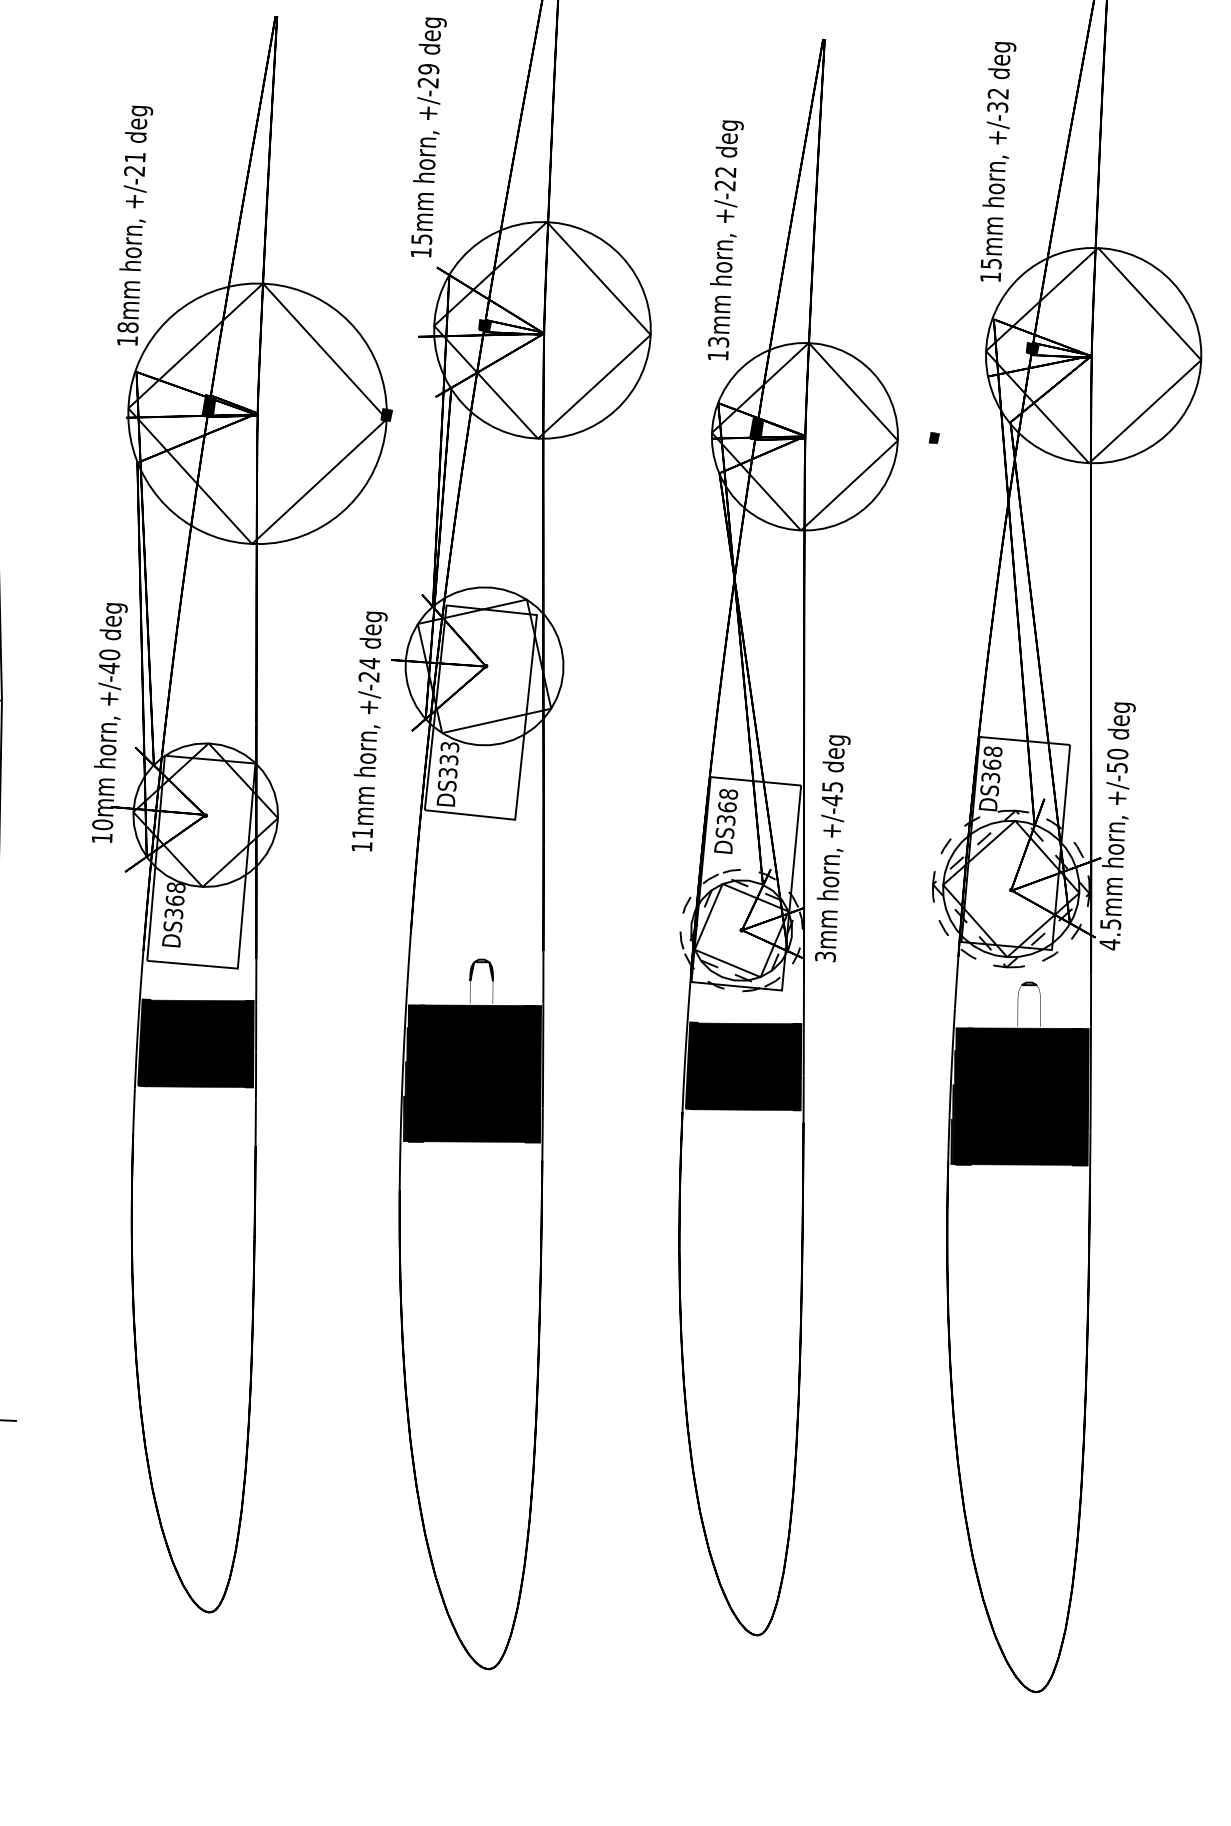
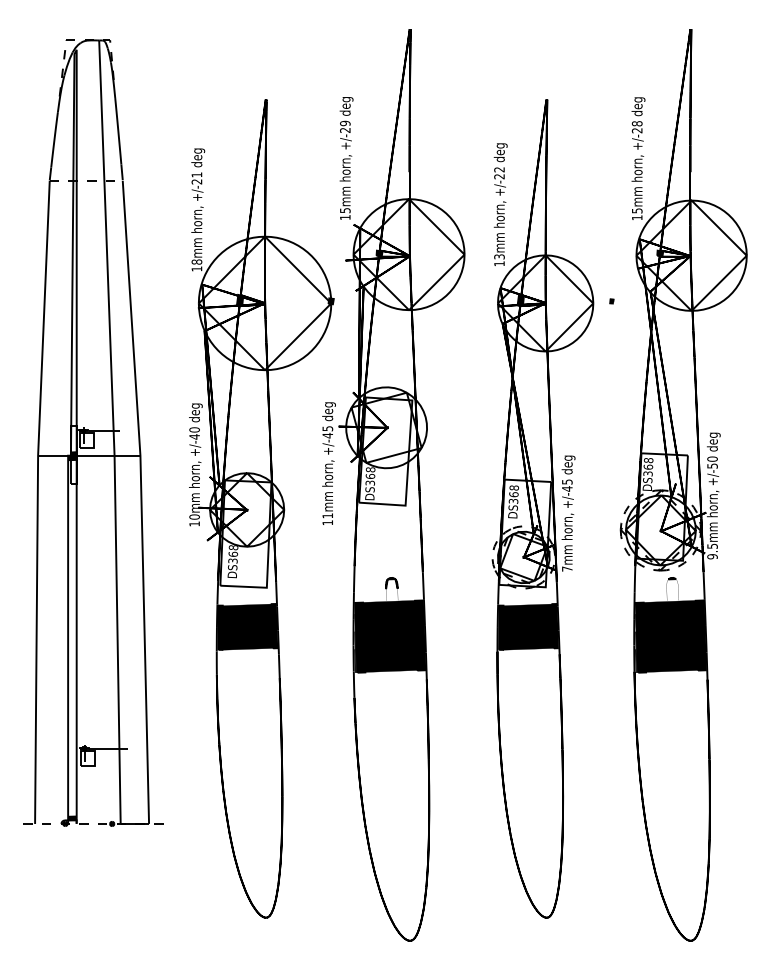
text: (998, 101) -> (637, 127), +/-32 -> +/-28
text: (368, 670) -> (327, 432), +/-24 -> +/-45
text: (449, 754) -> (370, 473), DS333 -> DS368
text: (1109, 944) -> (712, 556), 4.5mm -> 9.5mm
text: (825, 955) -> (567, 568), 3mm -> 7mm

